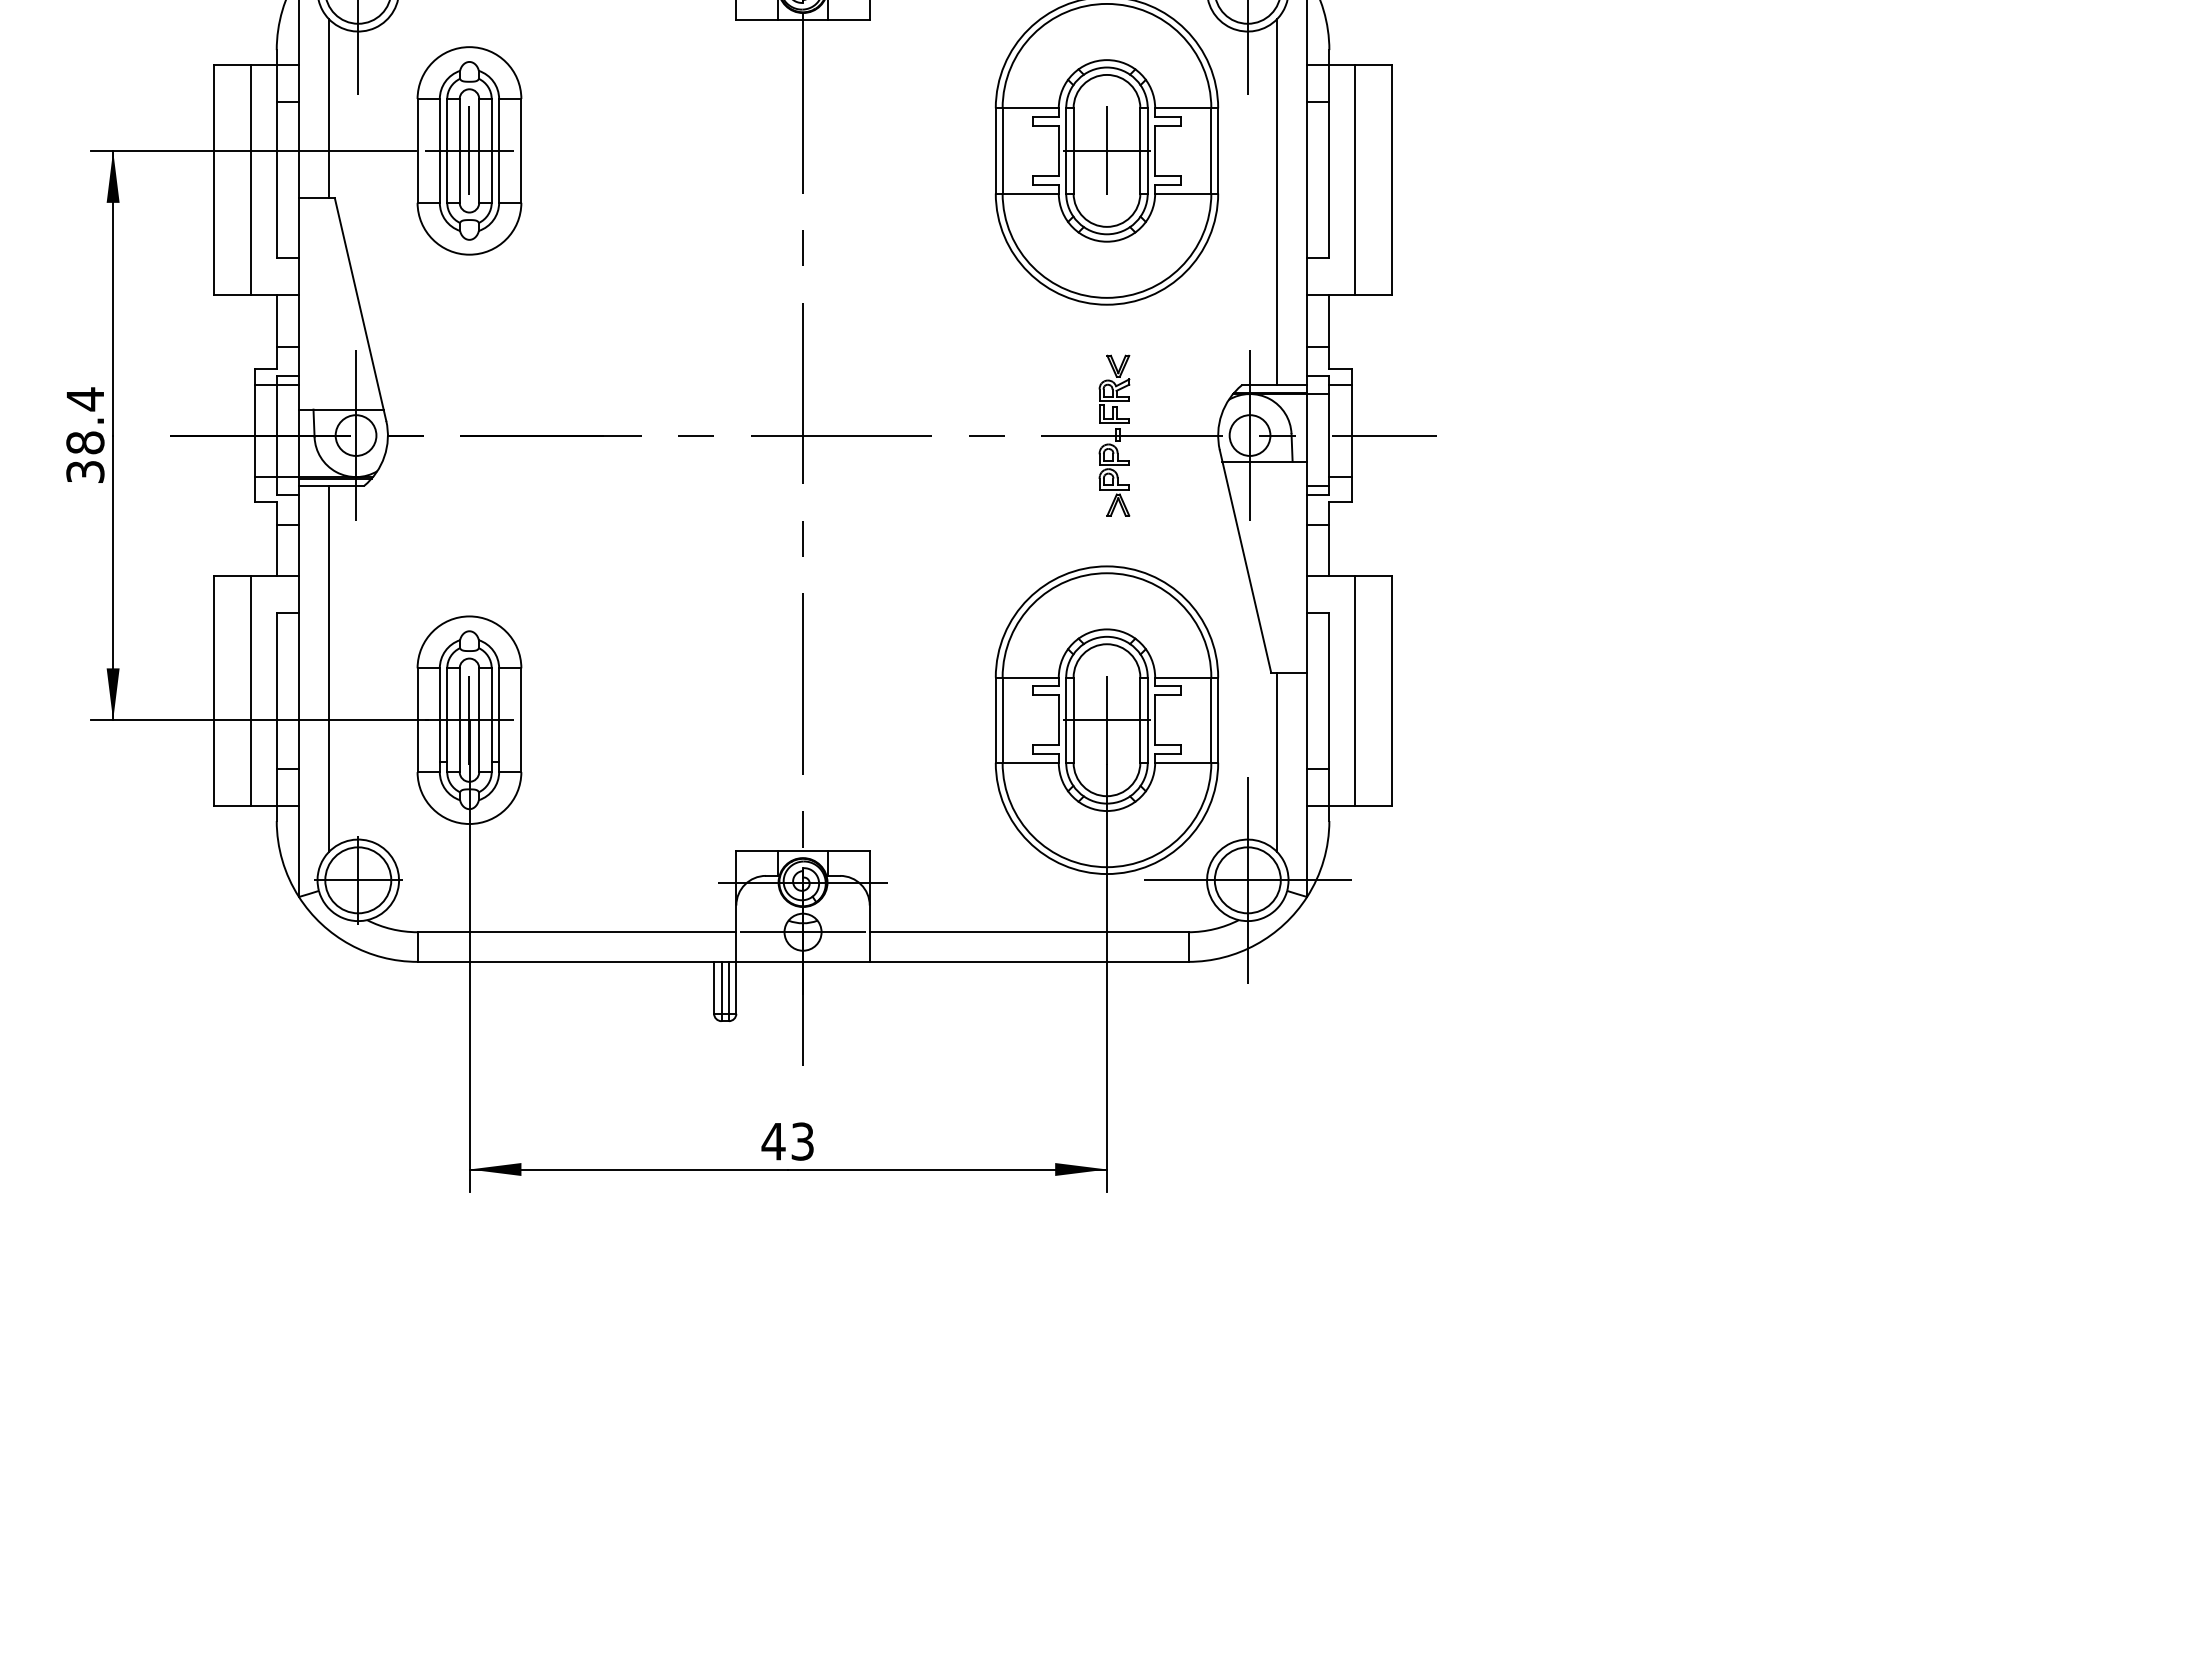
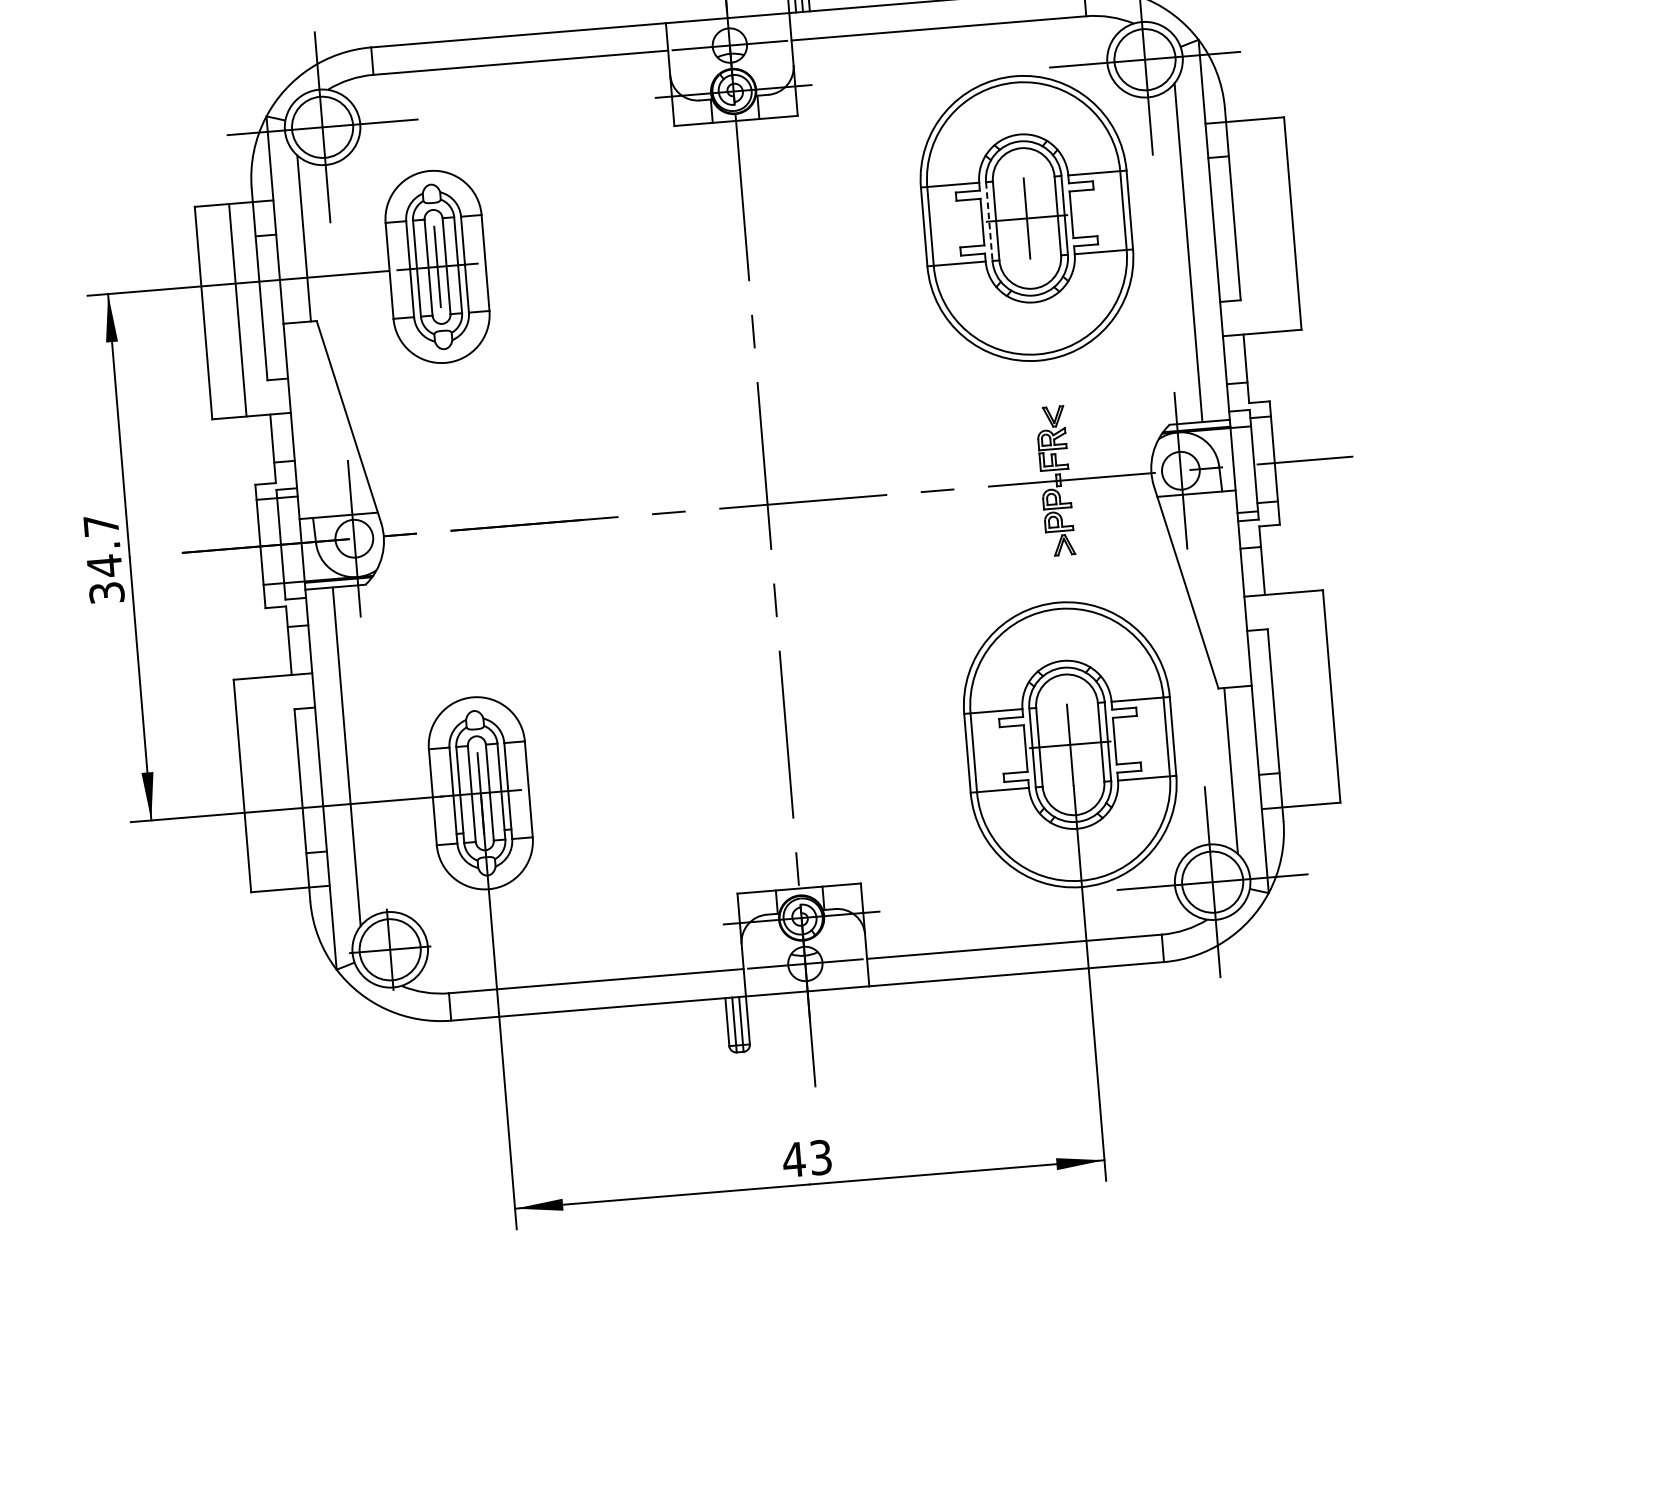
line: (1066, 150) -> (989, 221), solid -> dashed
line: (1355, 179) -> (1258, 226), removed
text: (85, 421) -> (103, 546), 38.4 -> 34.7
line: (251, 691) -> (277, 783), removed
line: (1355, 691) -> (1297, 699), removed

